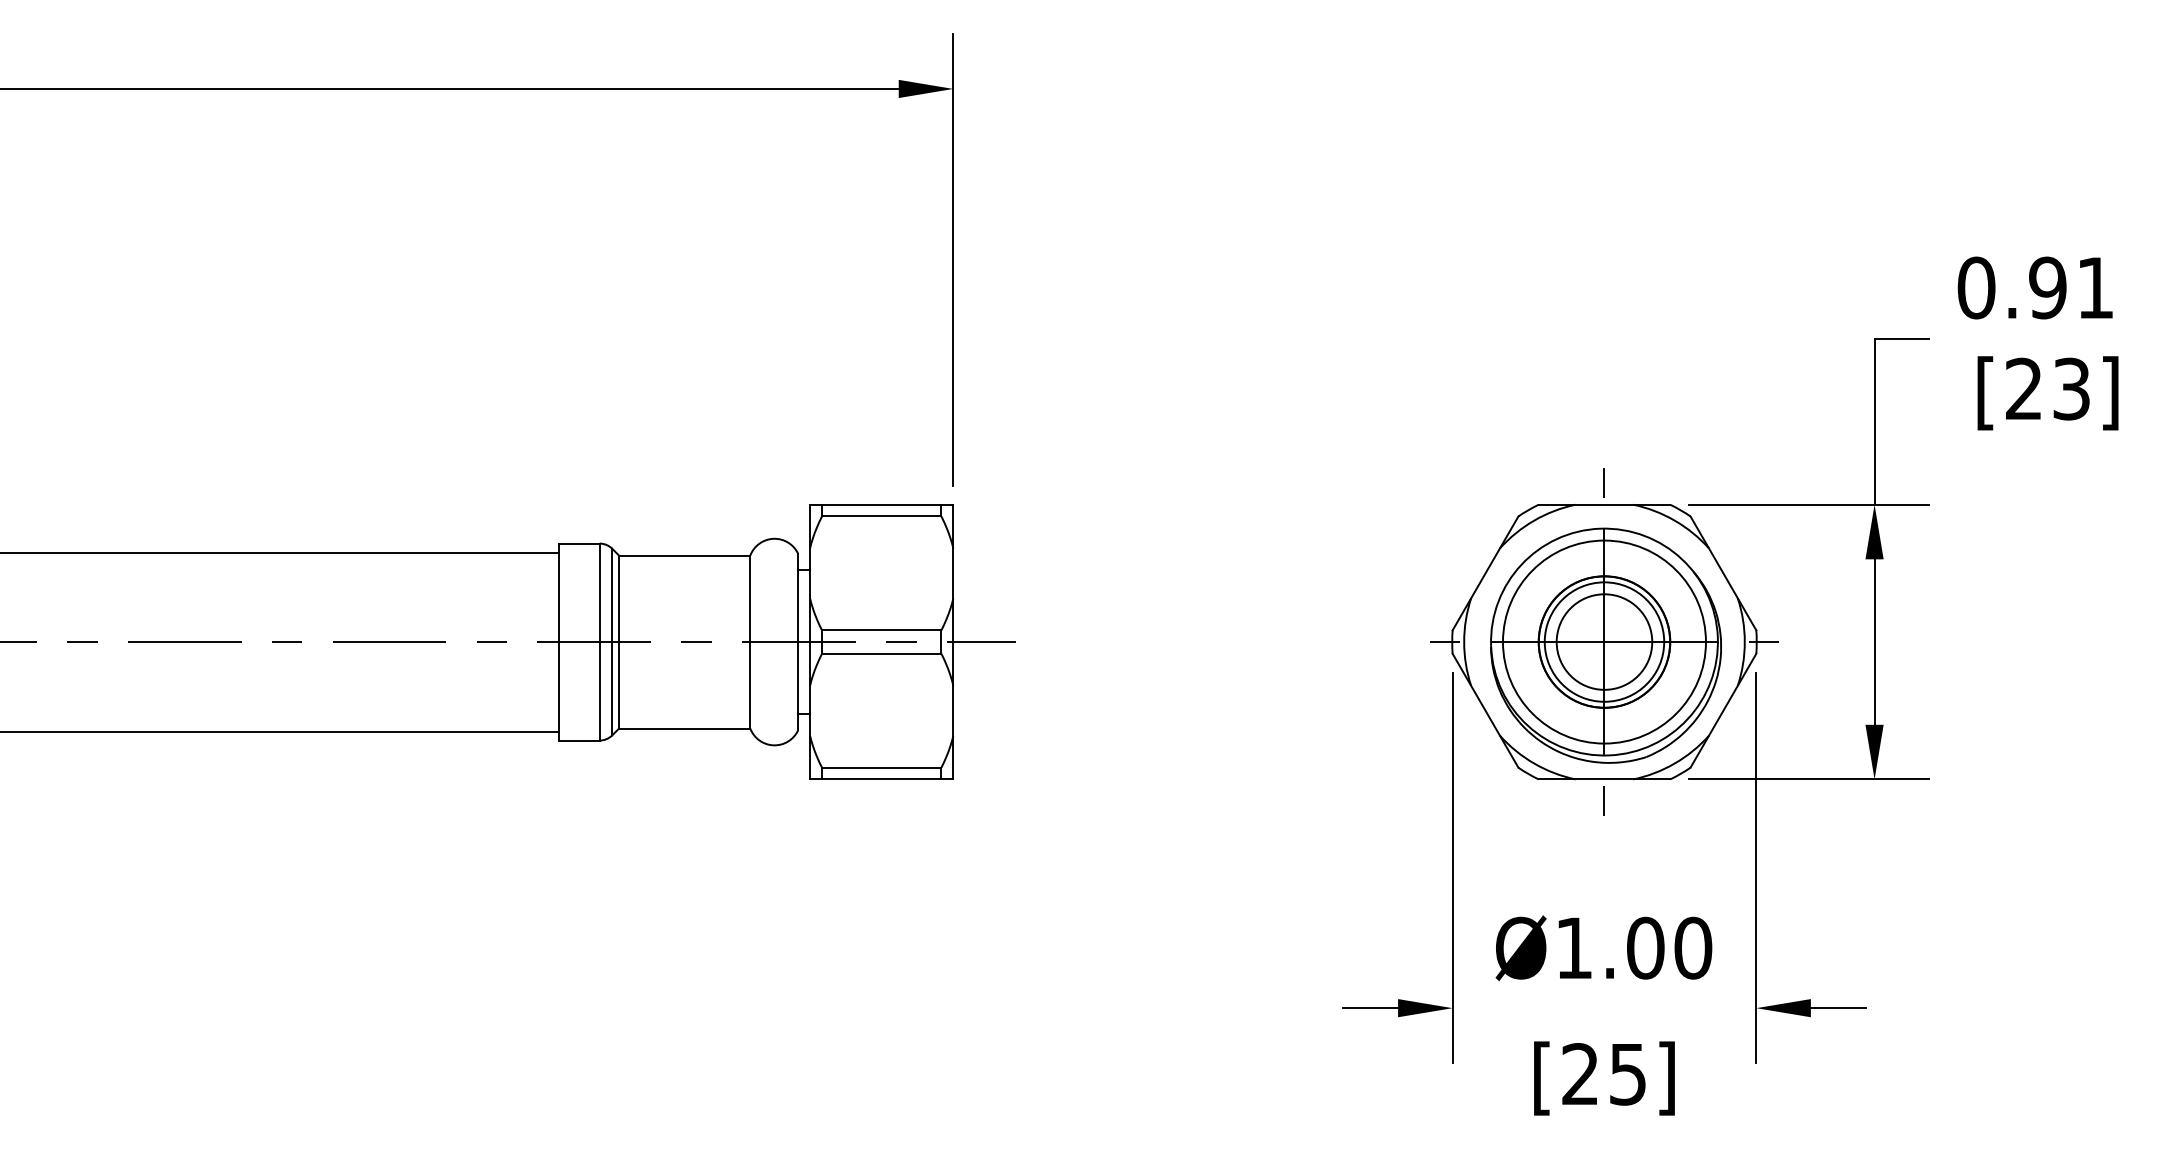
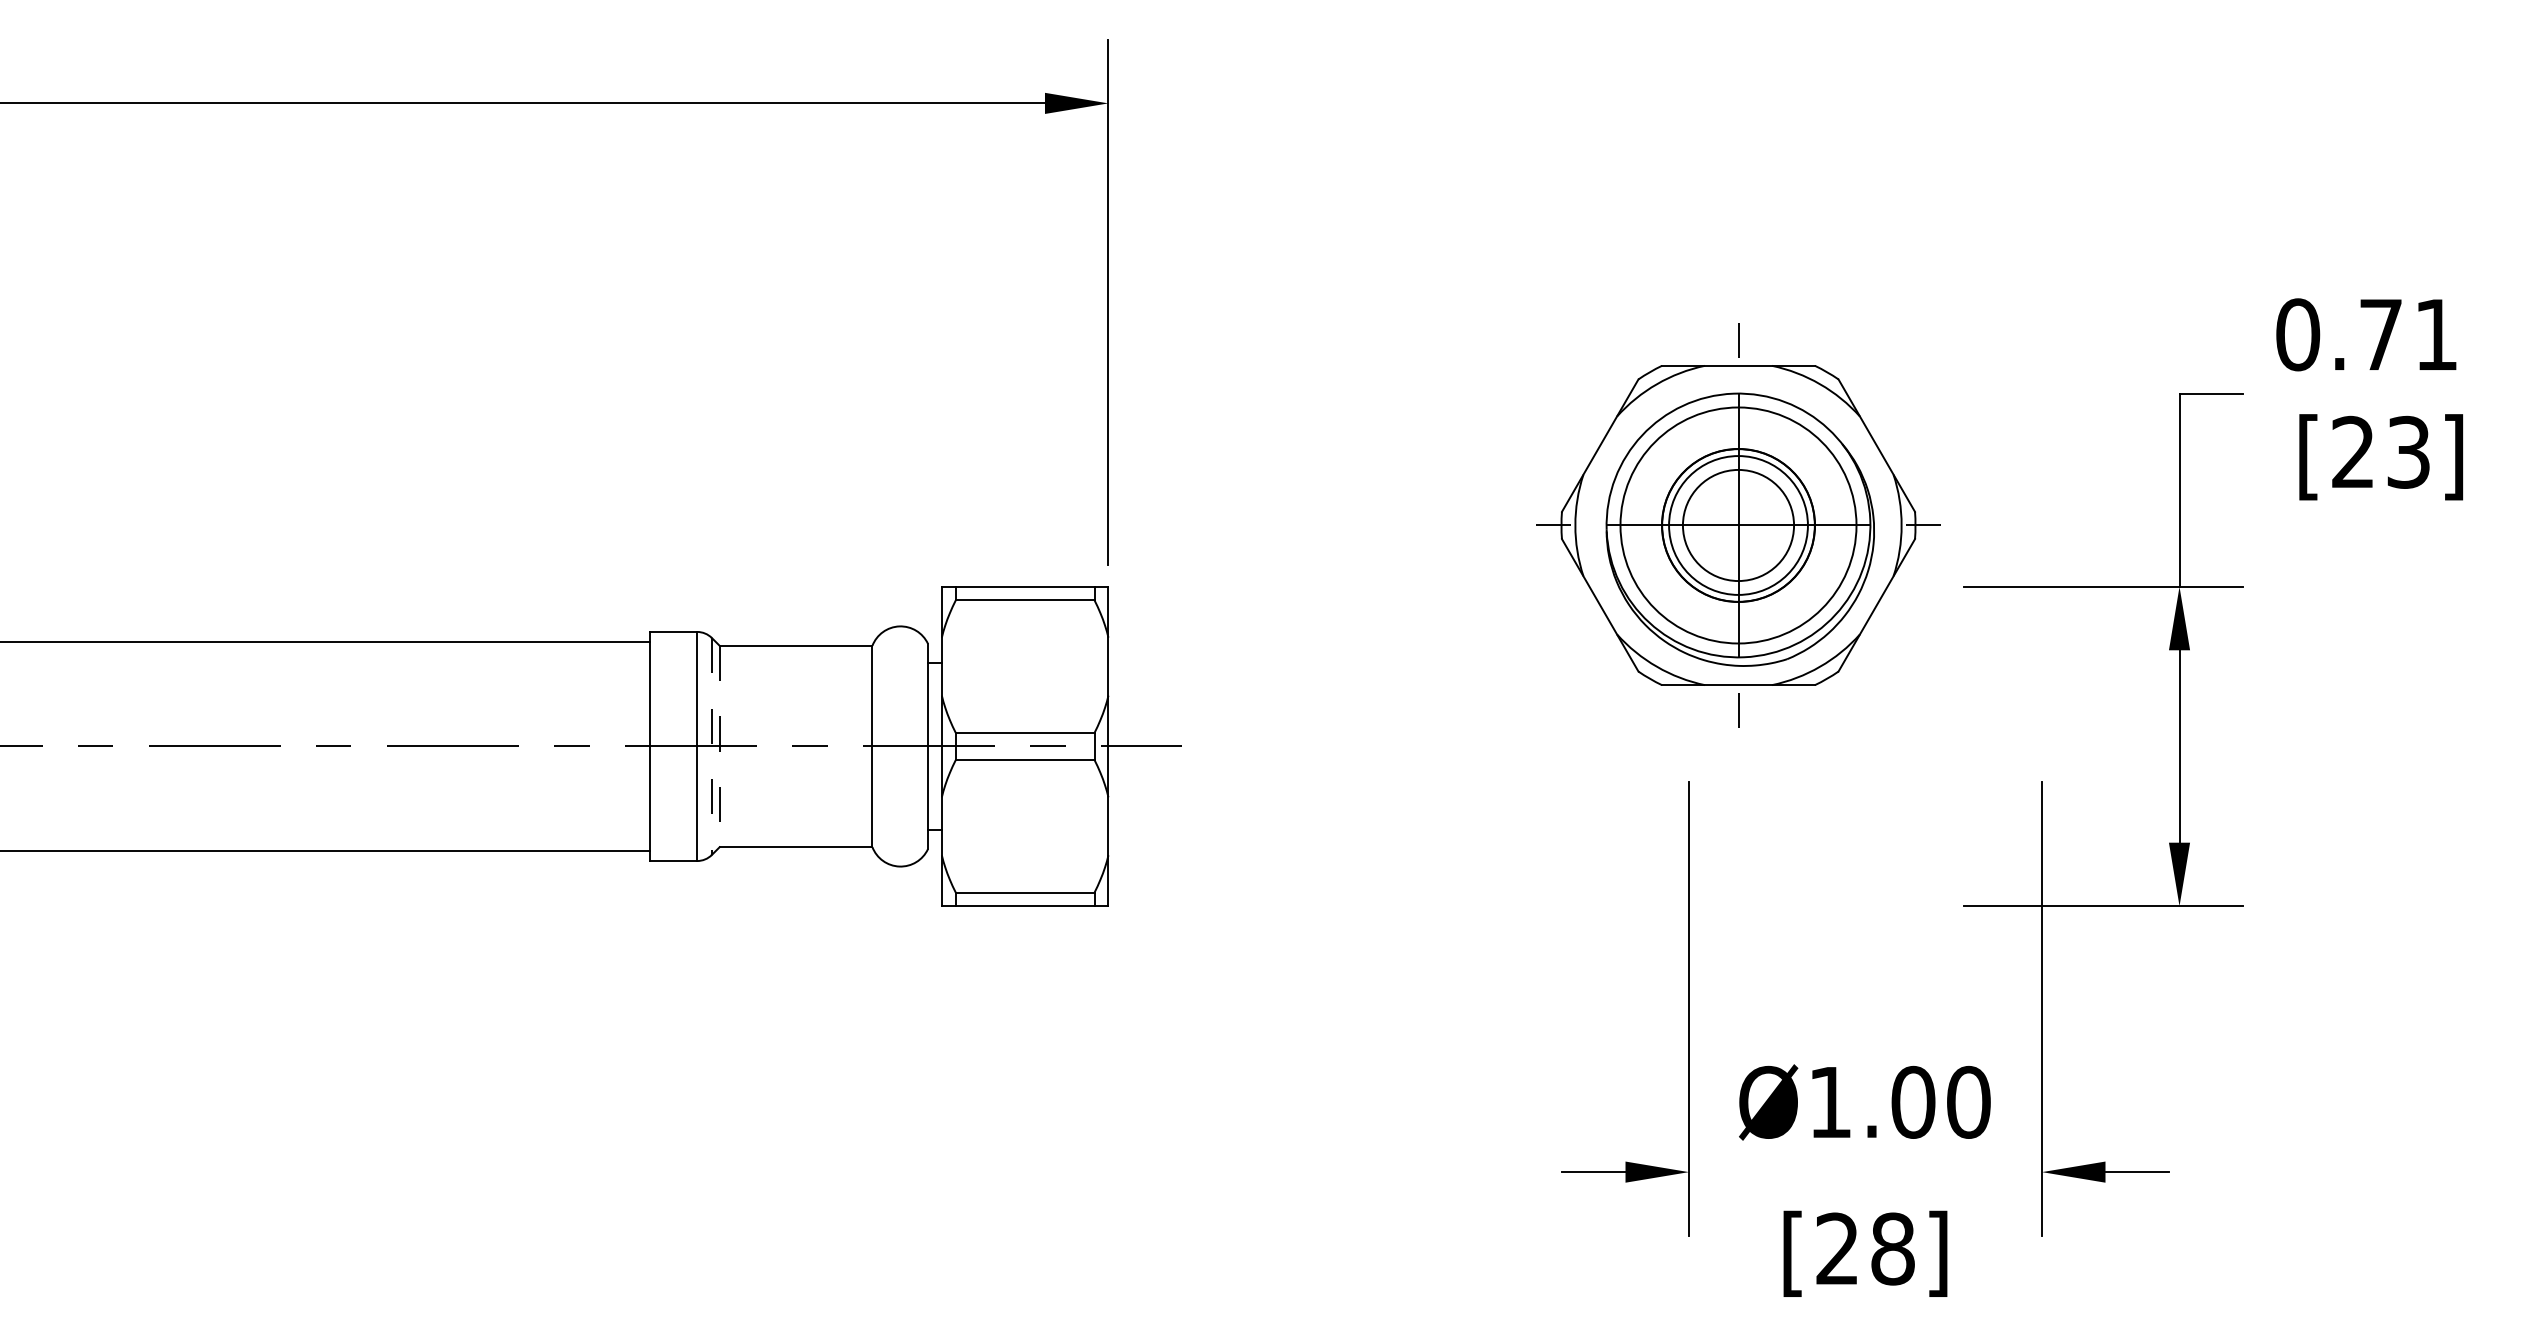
text: (2047, 287) -> (2380, 334), 0.91 -> 0.71
line: (611, 642) -> (711, 746), solid -> dashed
line: (618, 642) -> (719, 746), solid -> dashed
part: (1604, 642) -> (1738, 525), moved
text: (1627, 1073) -> (1892, 1248), [25] -> [28]

